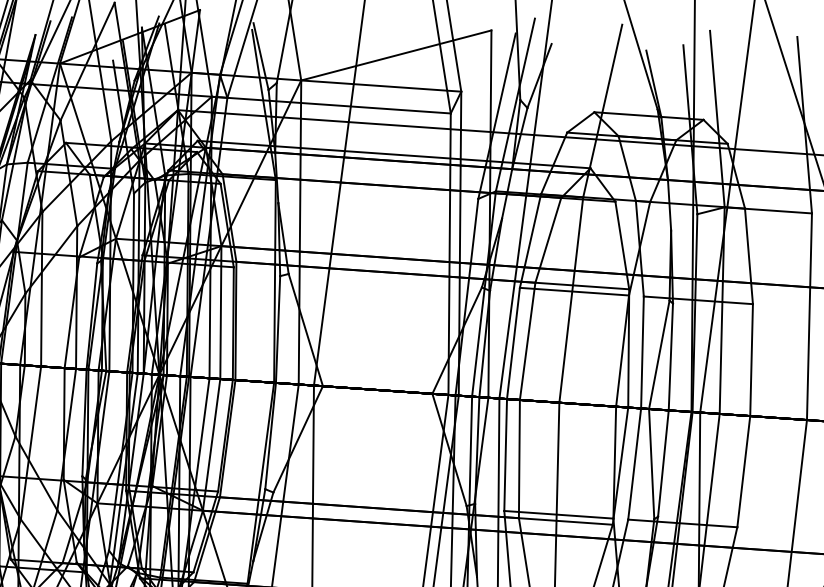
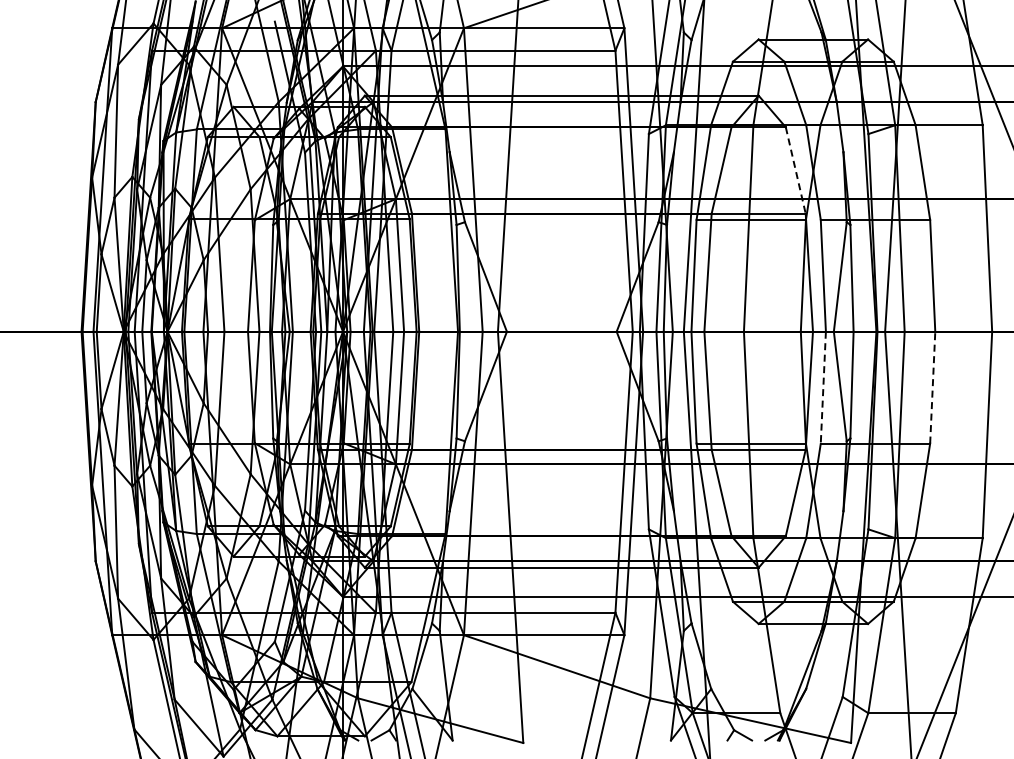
line: (621, 246) -> (795, 171), solid -> dashed
line: (634, 463) -> (823, 387), solid -> dashed
line: (743, 471) -> (932, 387), solid -> dashed

